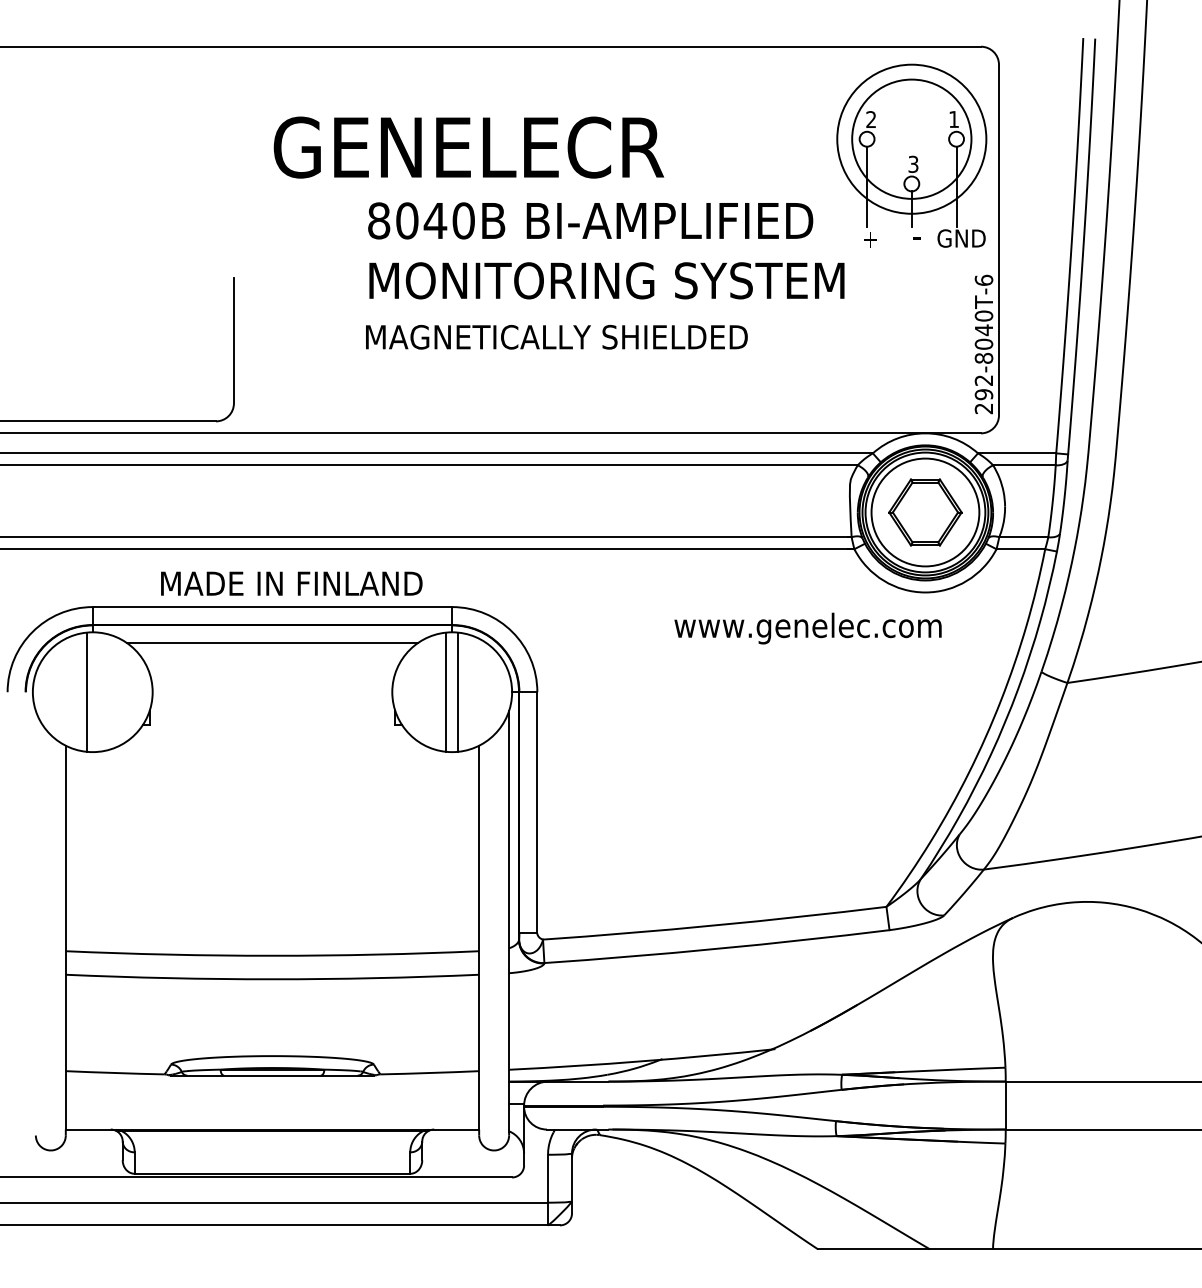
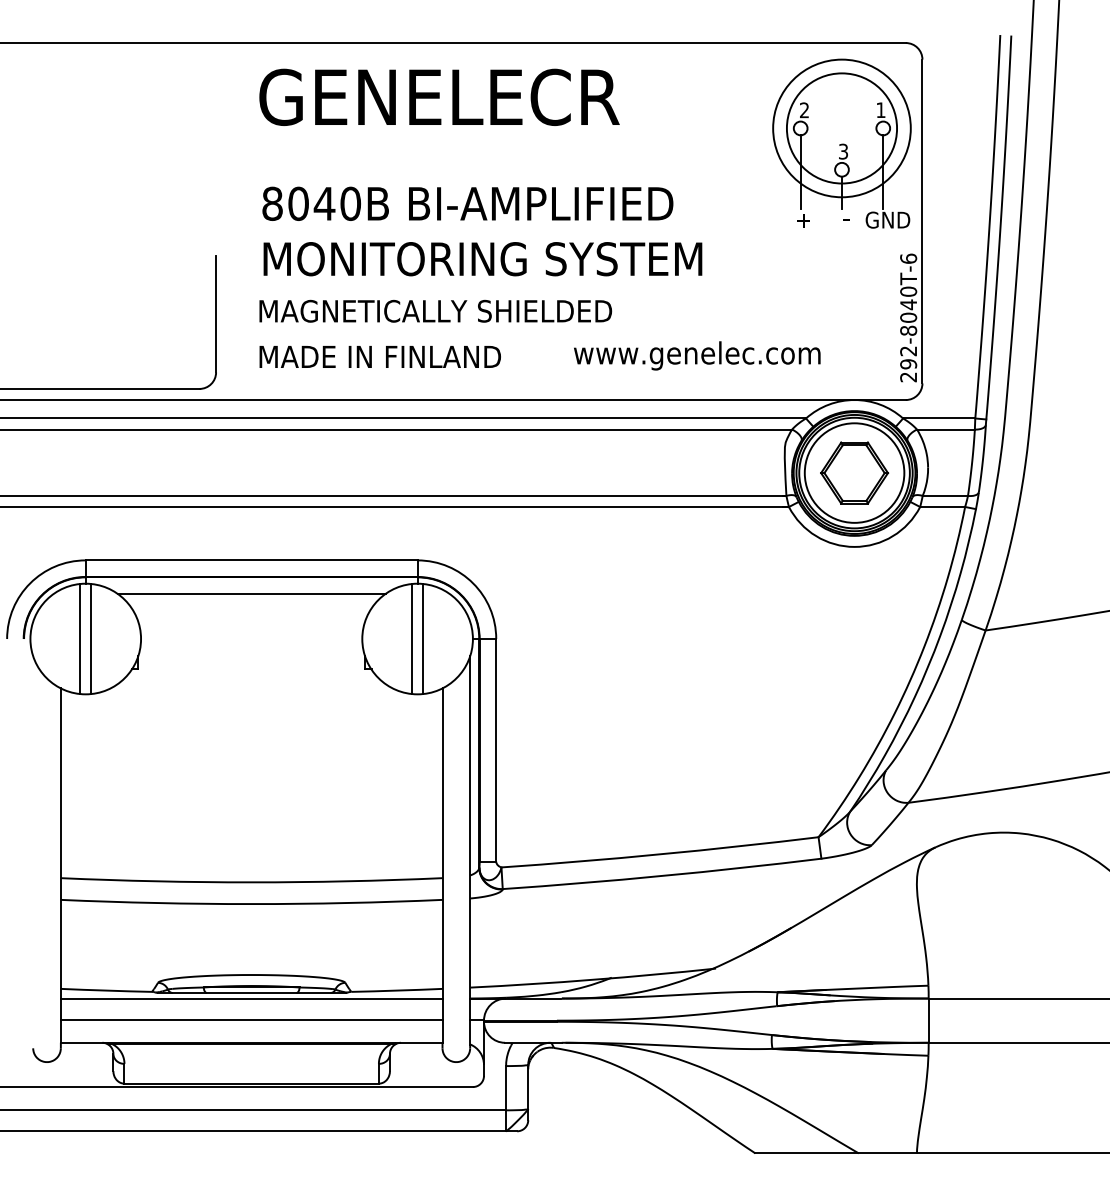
text: (468, 147) -> (439, 97), moved
text: (606, 250) -> (482, 231), moved
text: (556, 337) -> (435, 311), moved
text: (291, 583) -> (380, 356), moved
text: (807, 628) -> (696, 355), moved
line: (98, 691) -> (91, 638), added
line: (272, 1081) -> (251, 998), added
line: (272, 1104) -> (251, 1019), added

